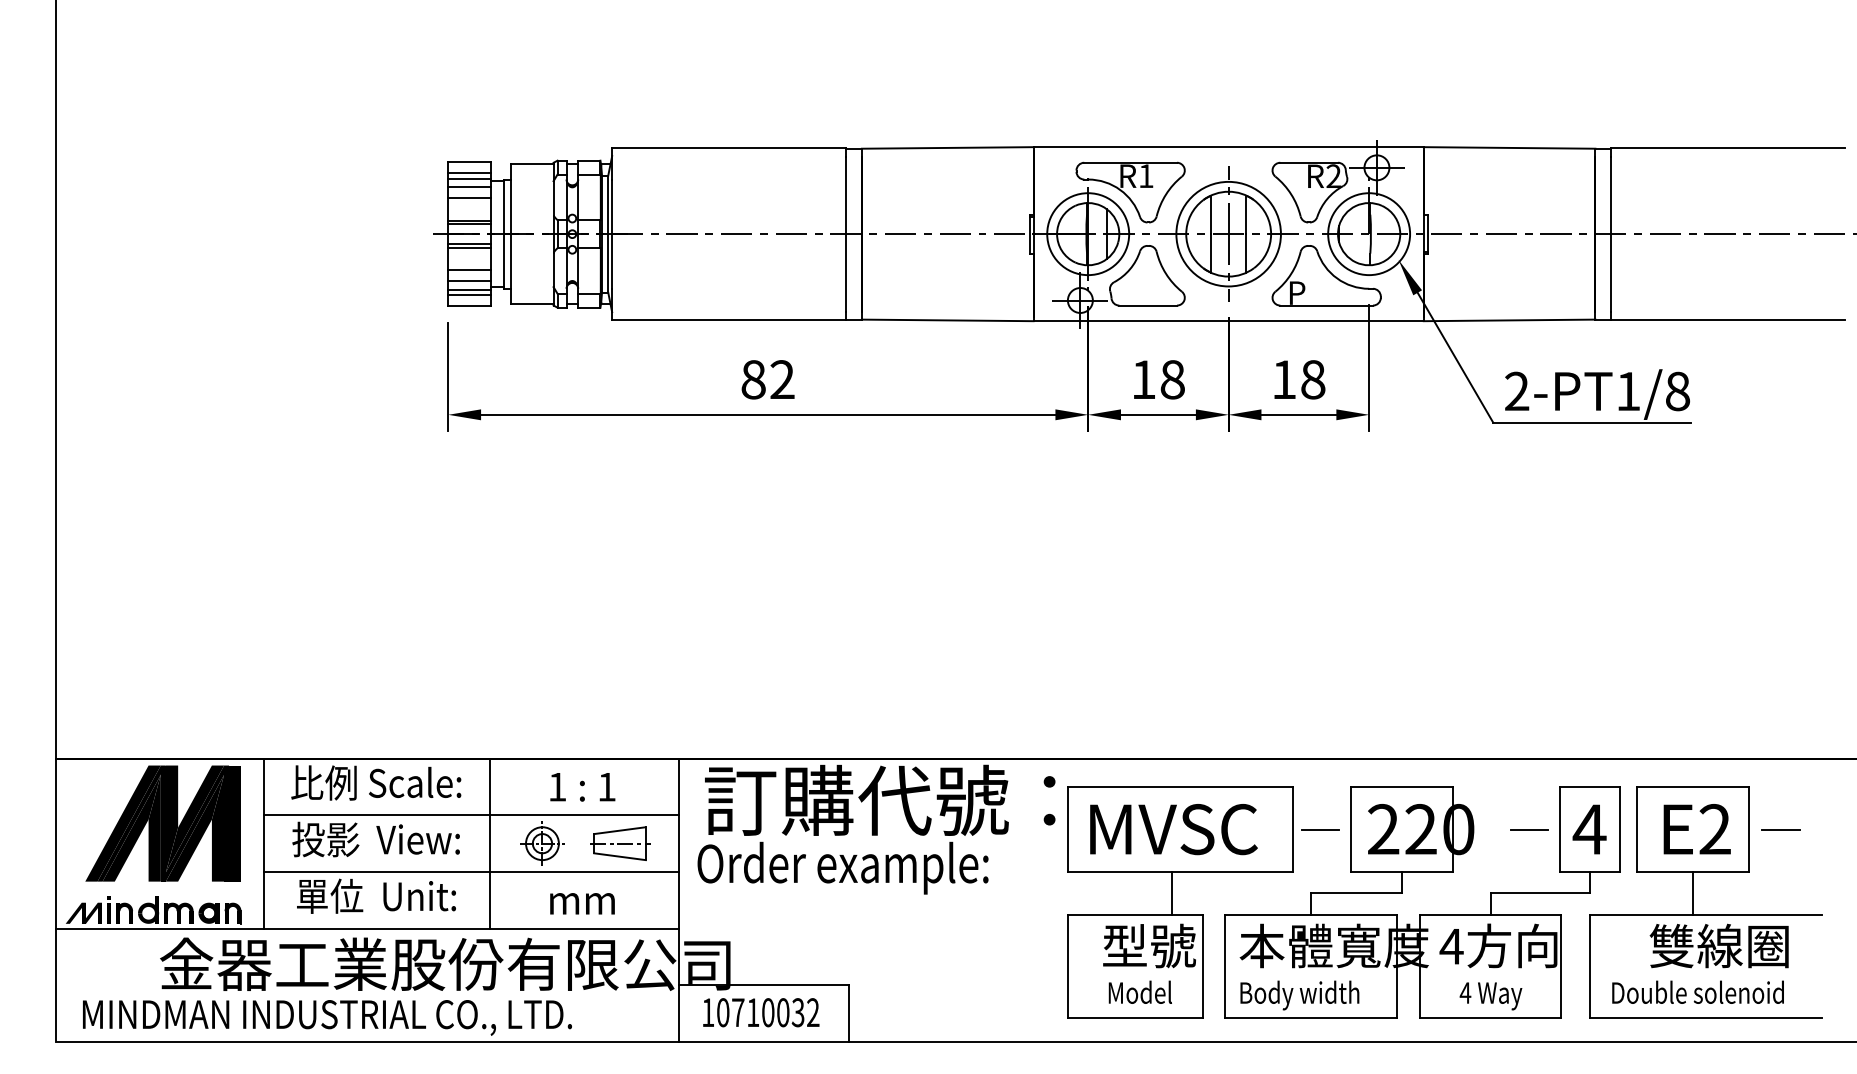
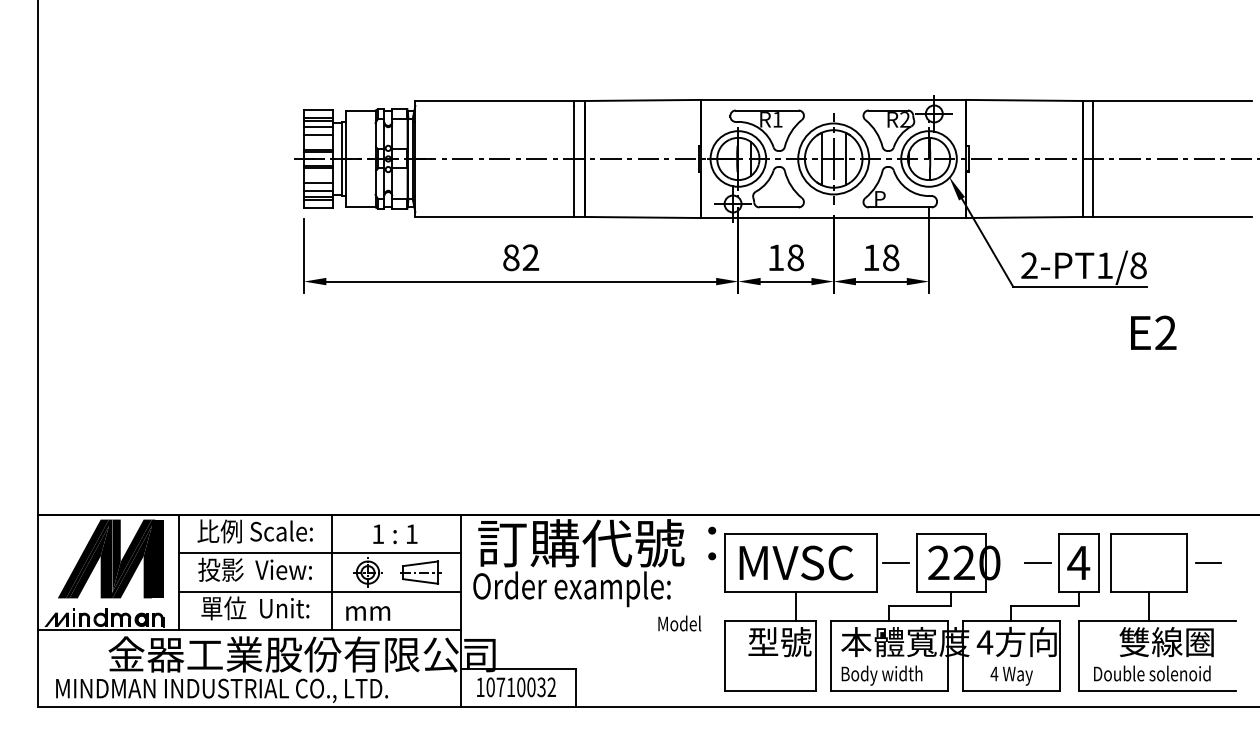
text: (1696, 828) -> (1153, 332), moved
text: (582, 903) -> (368, 613), moved
text: (1139, 992) -> (679, 623), moved

